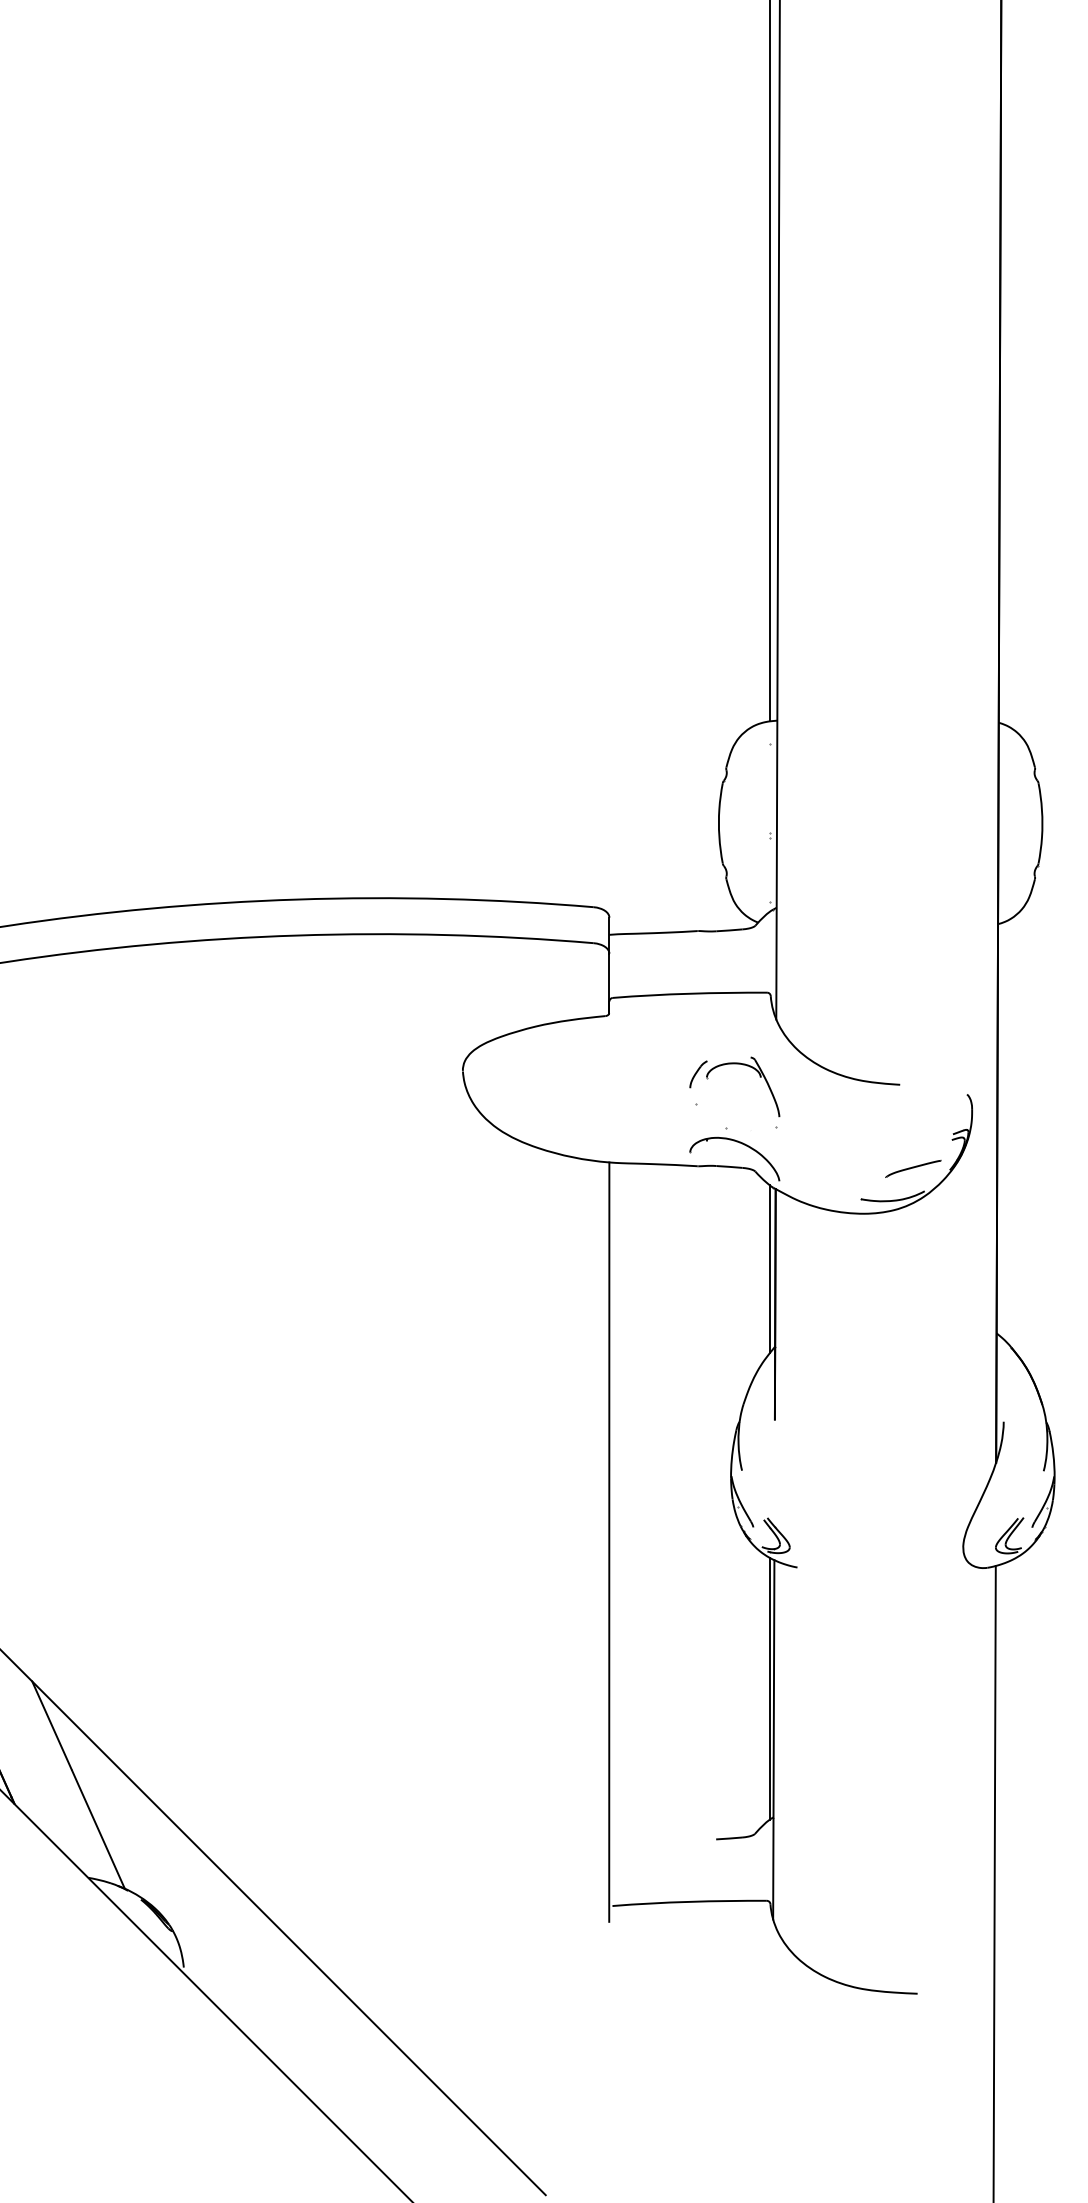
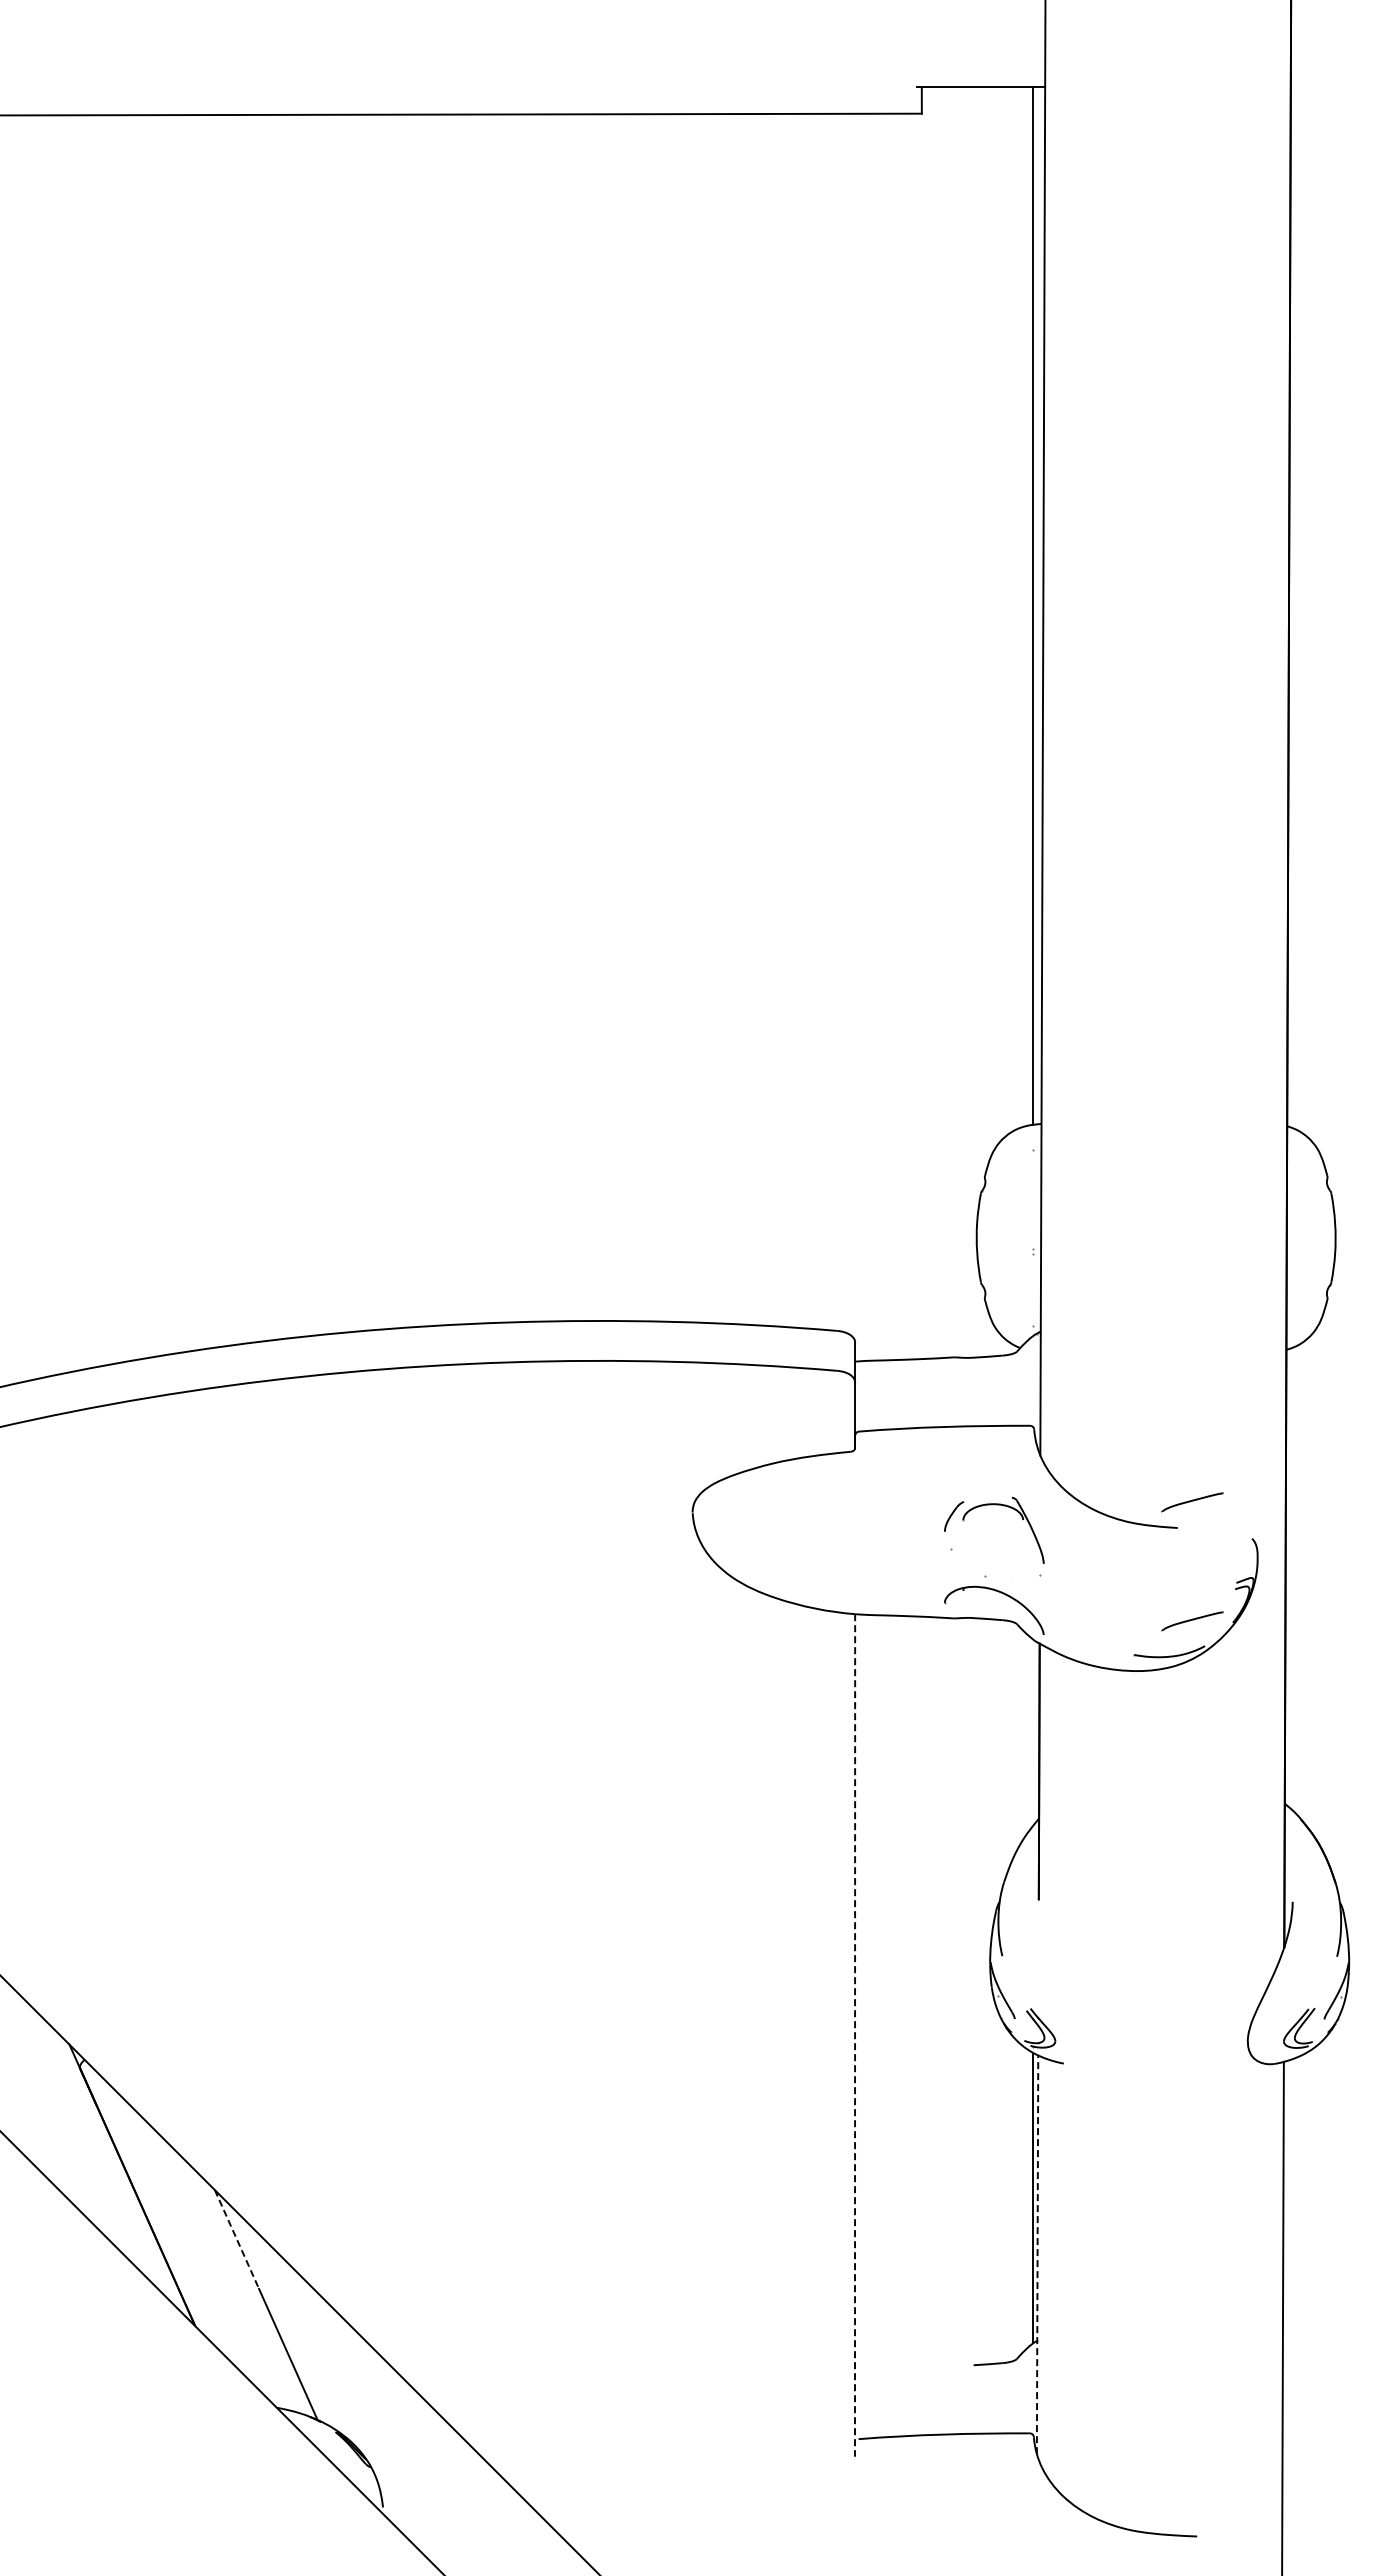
part: (913, 1061) -> (1192, 1502), added
line: (770, 1269) -> (1033, 1732), removed
line: (609, 1542) -> (855, 2035), solid -> dashed
line: (51, 1726) -> (236, 2239), solid -> dashed
line: (773, 1739) -> (1037, 2254), solid -> dashed

